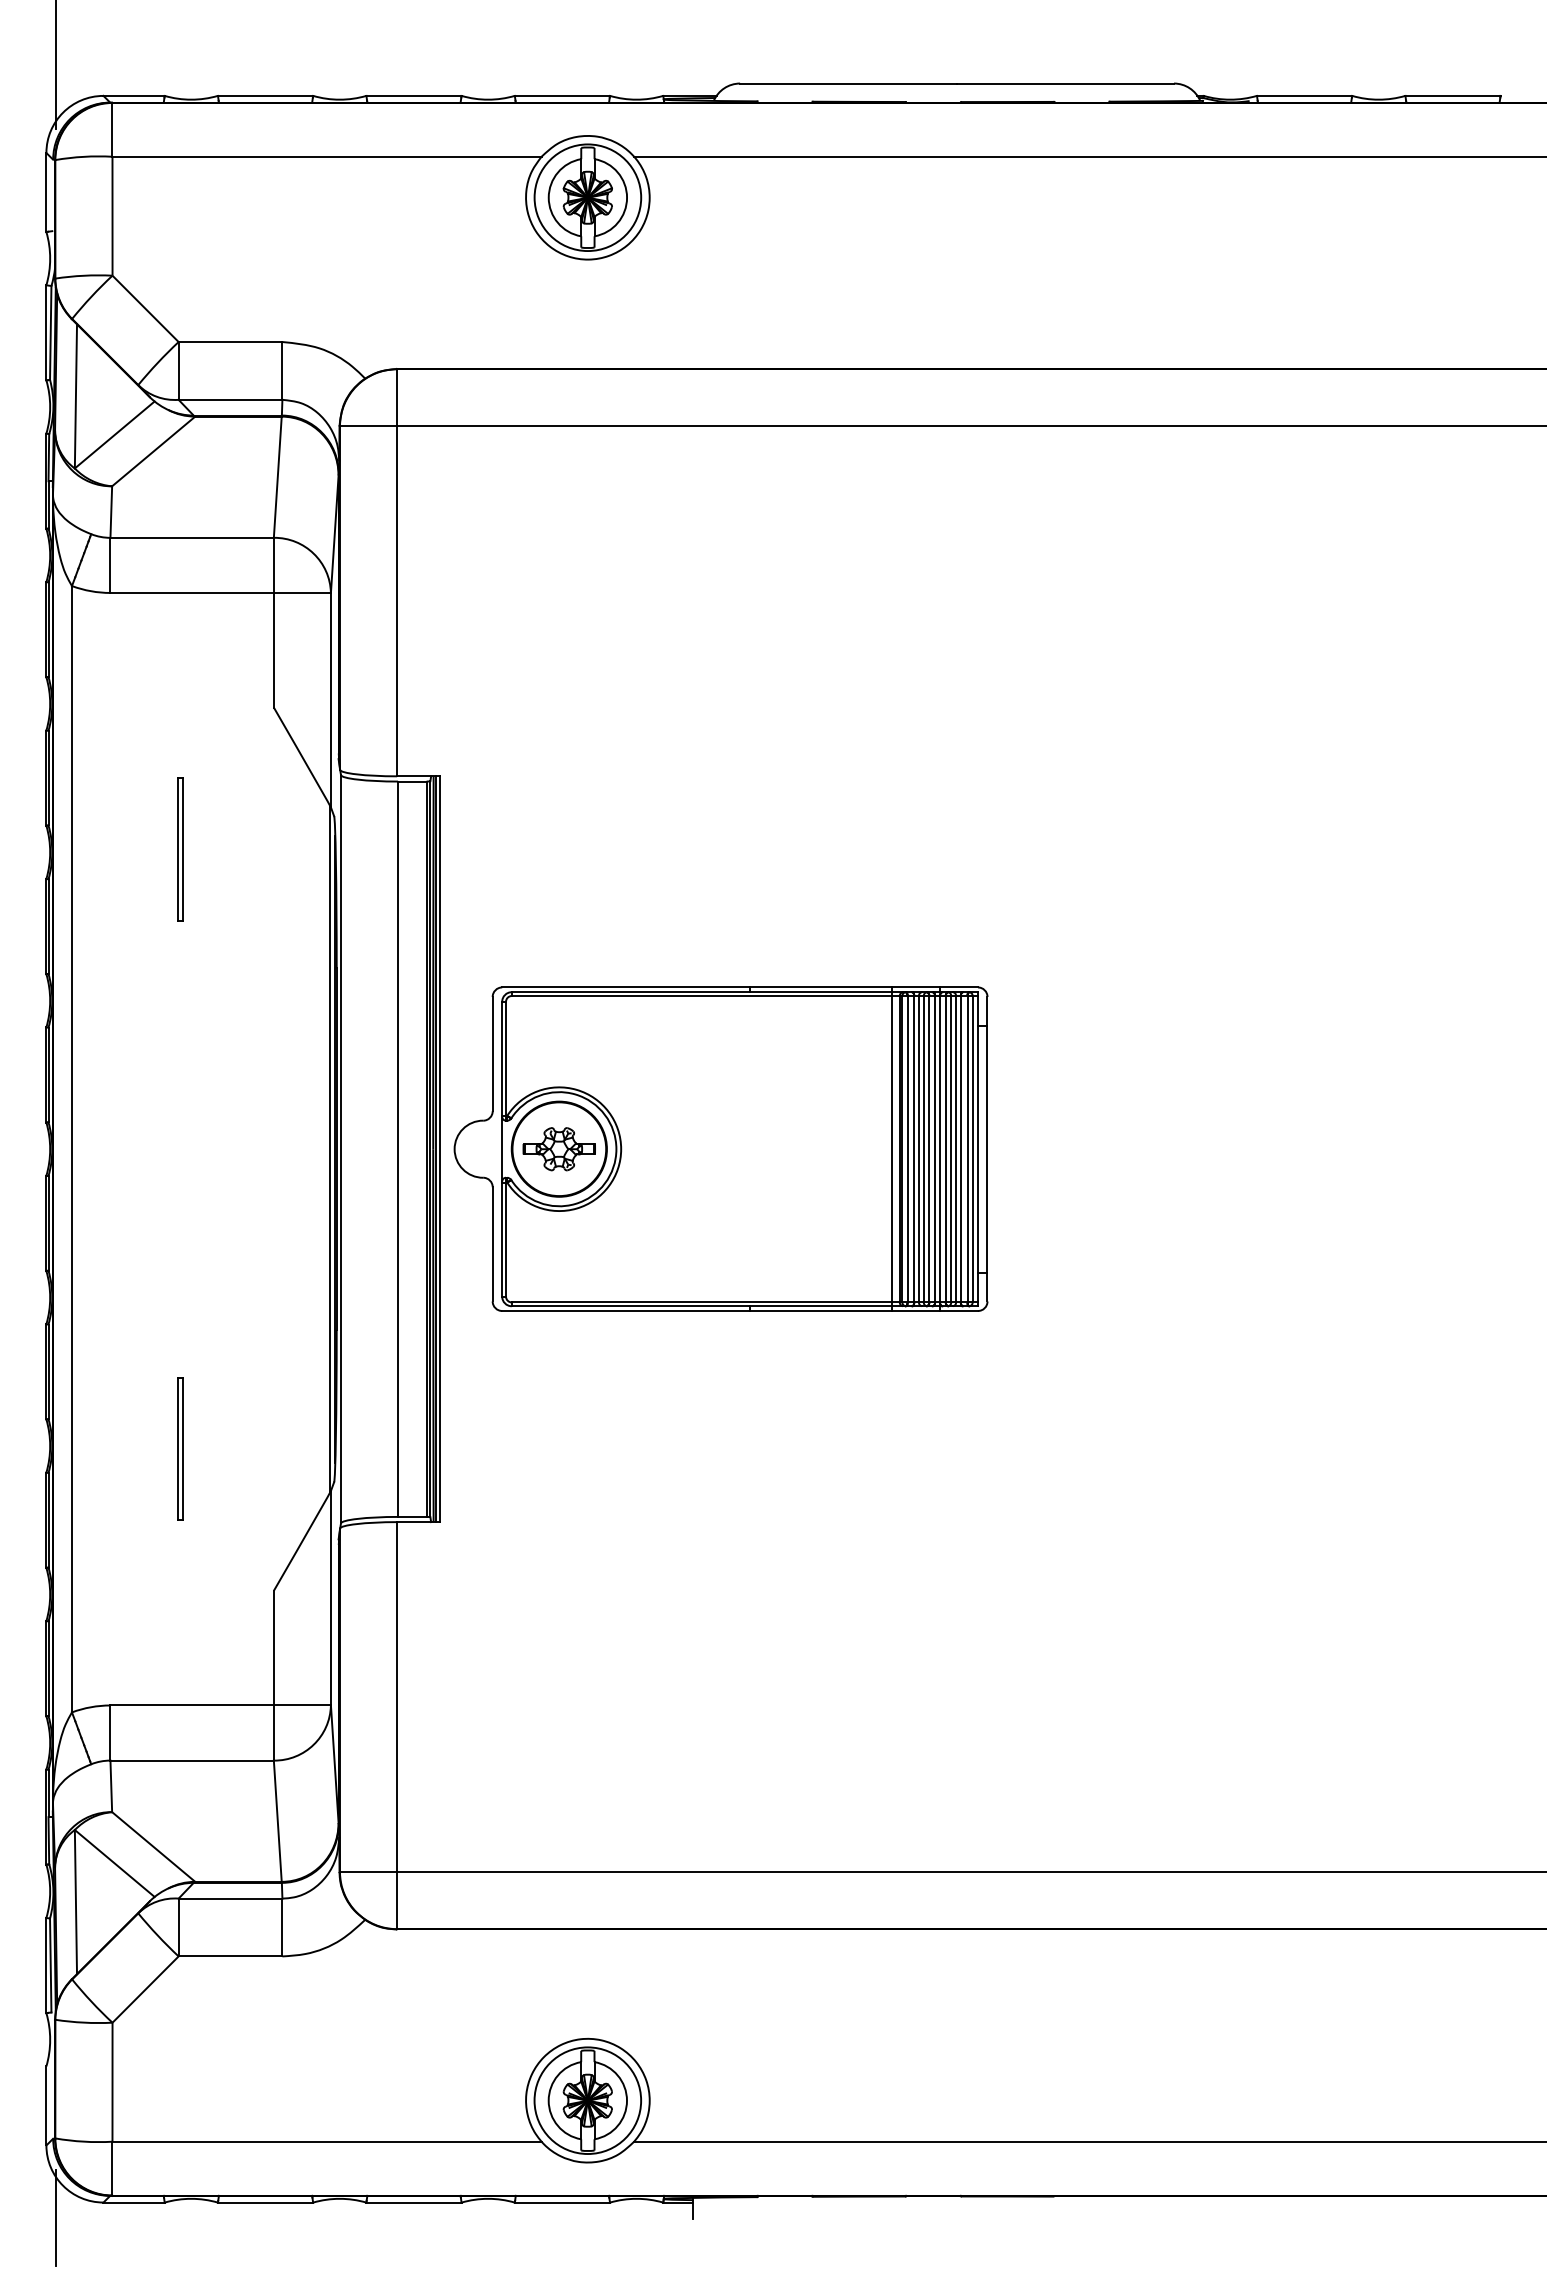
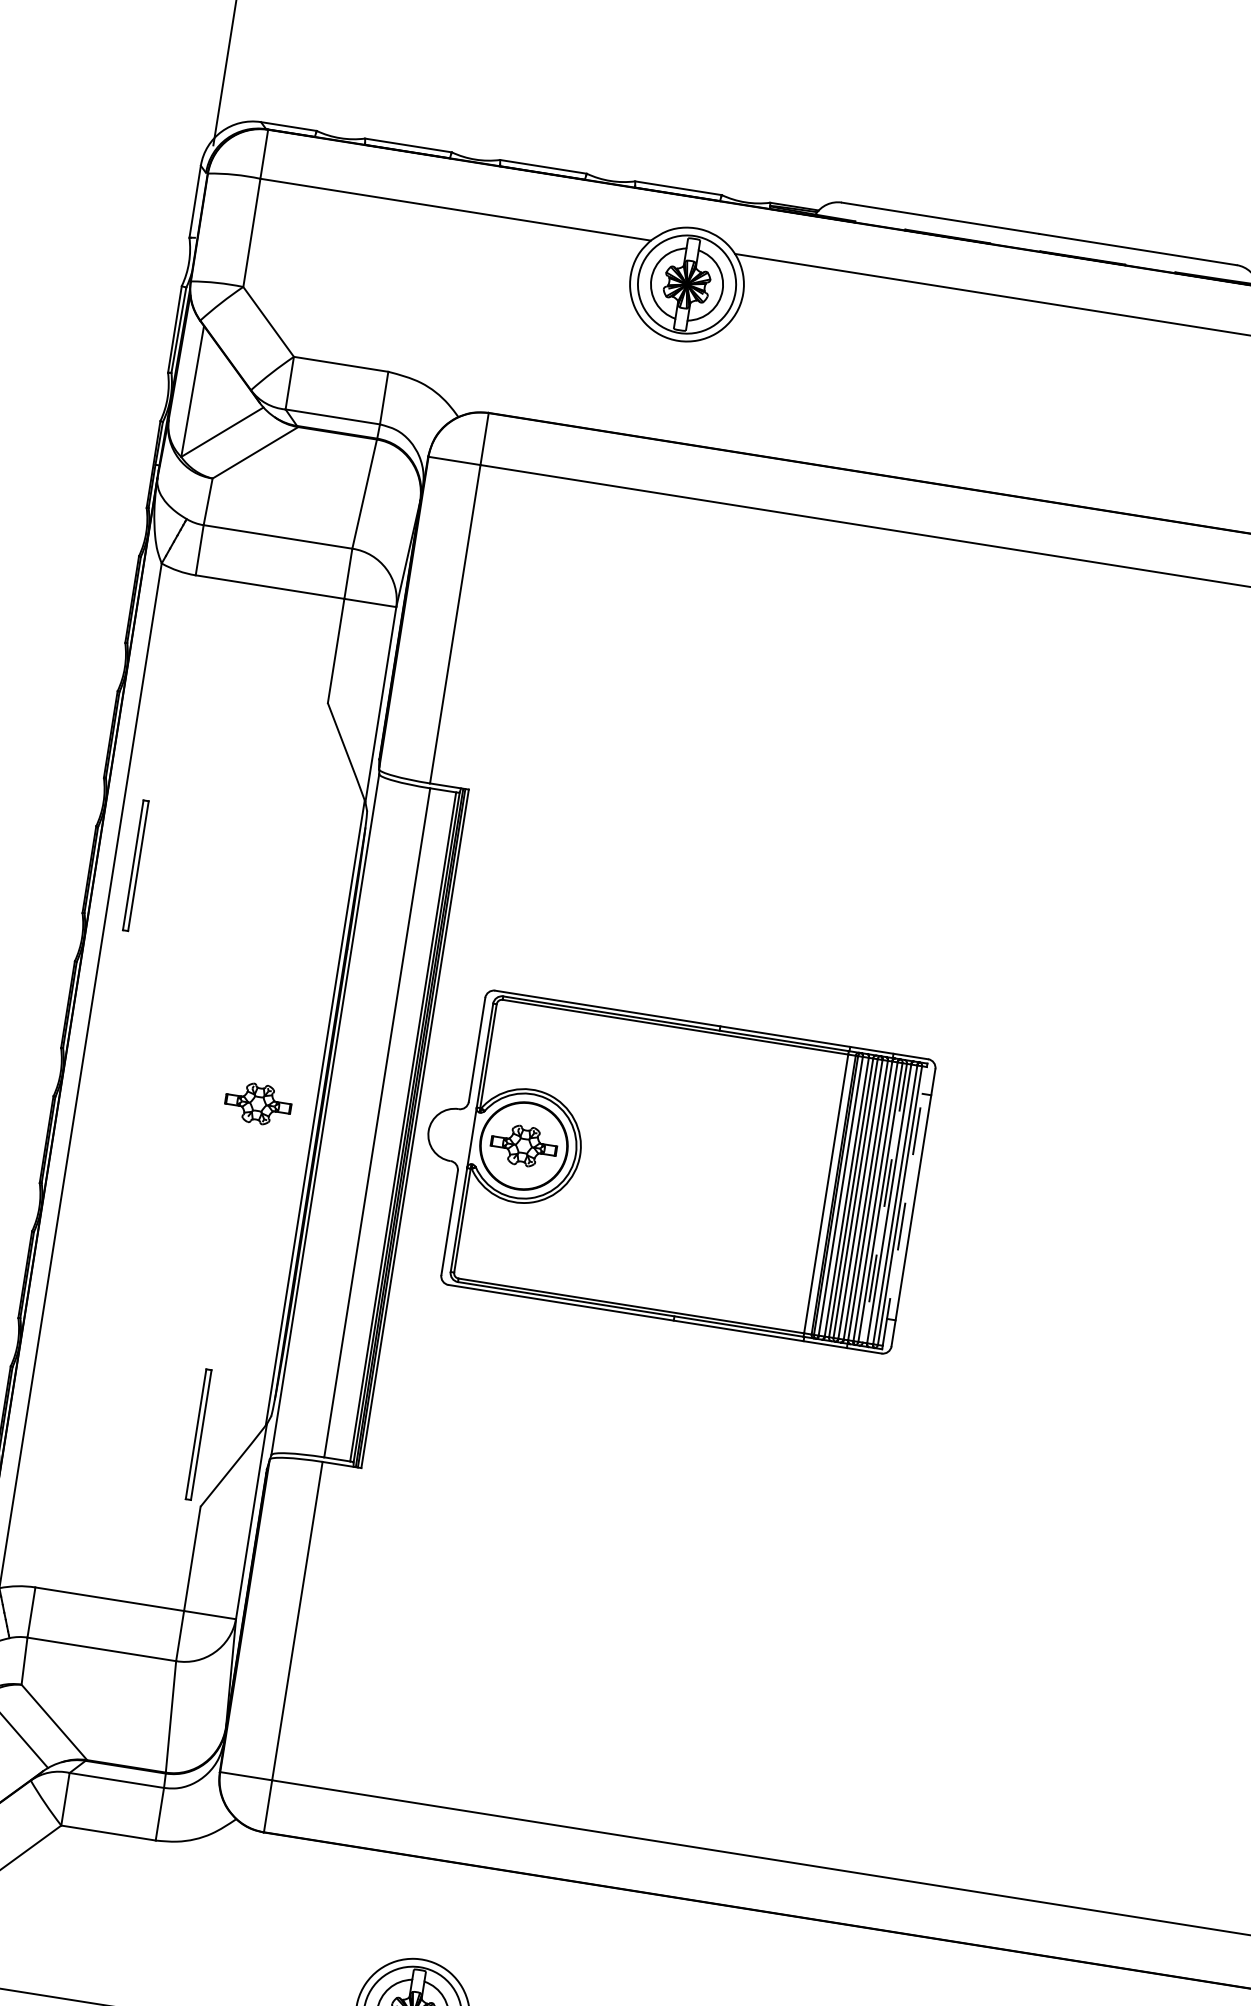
part: (180, 849) -> (135, 865), moved
line: (977, 1148) -> (904, 1205), solid -> dashed
part: (266, 1149) -> (257, 1104), added
line: (956, 1149) -> (885, 1203), solid -> dashed
part: (180, 1448) -> (198, 1434), moved

